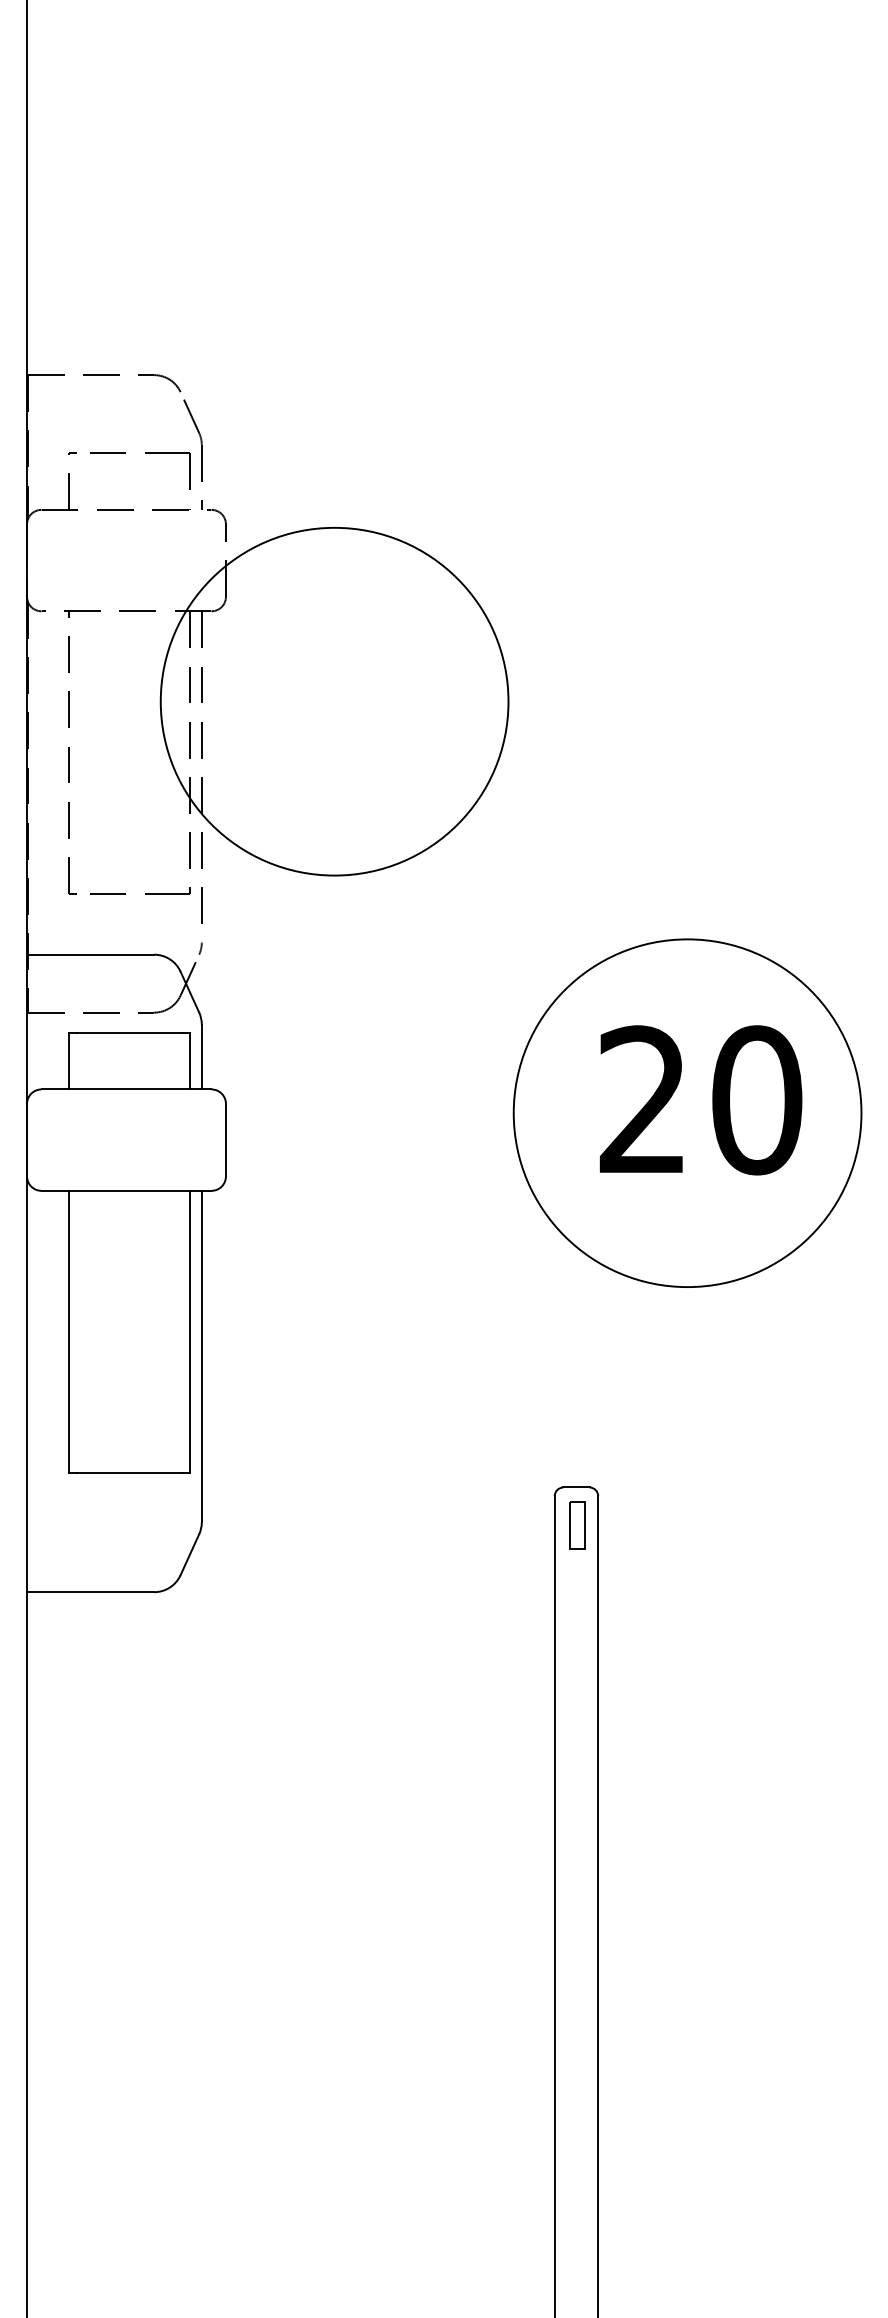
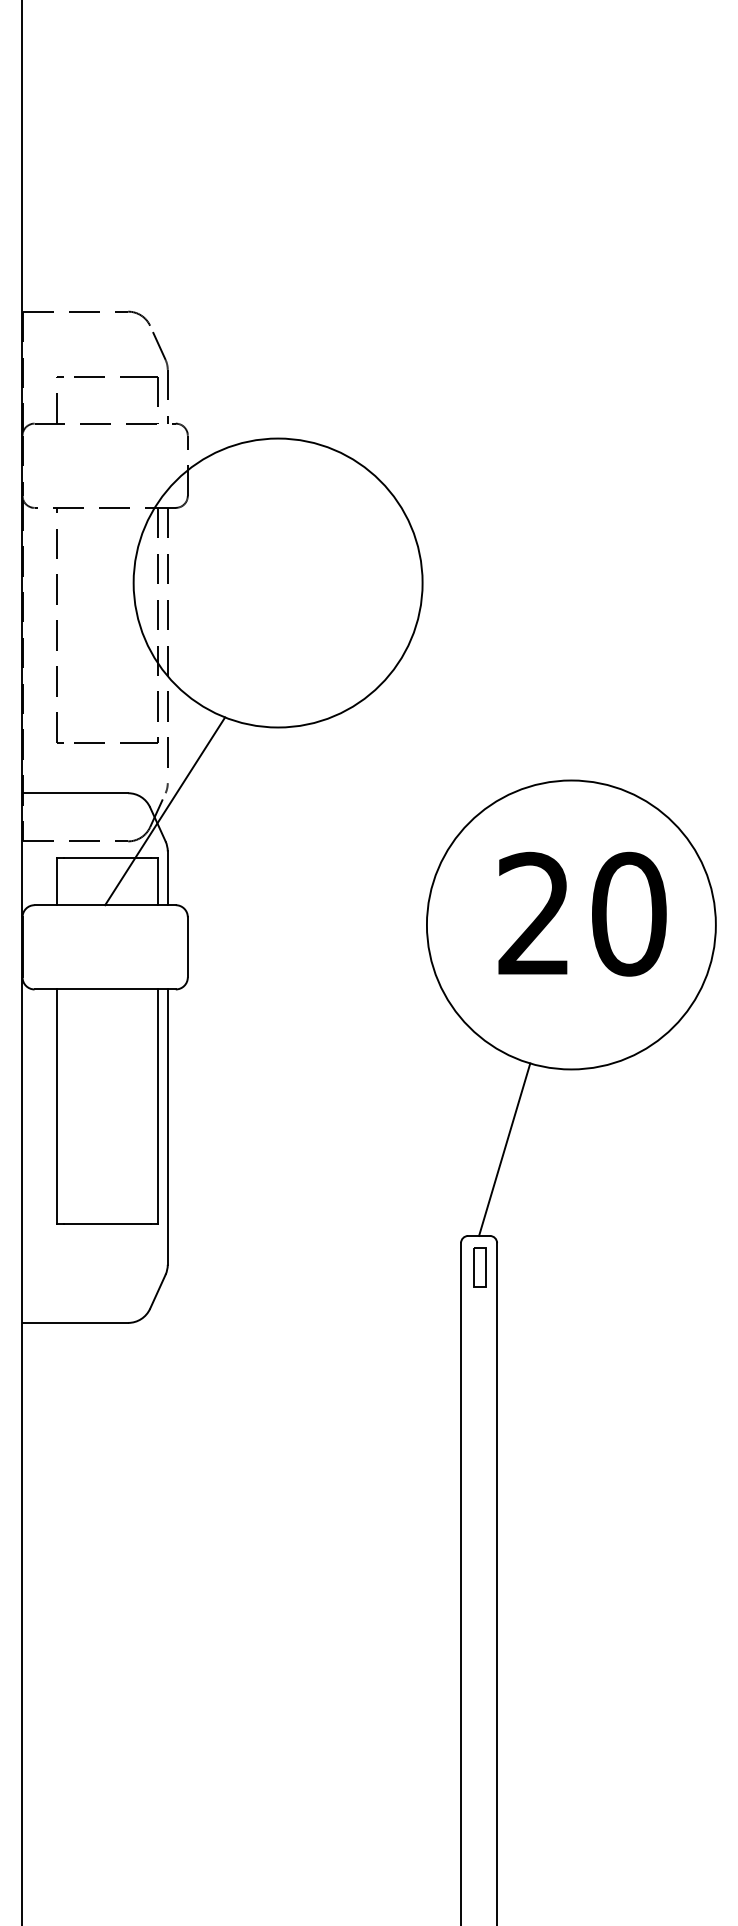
line: (199, 976) -> (165, 811), added
line: (607, 1383) -> (504, 1149), added

